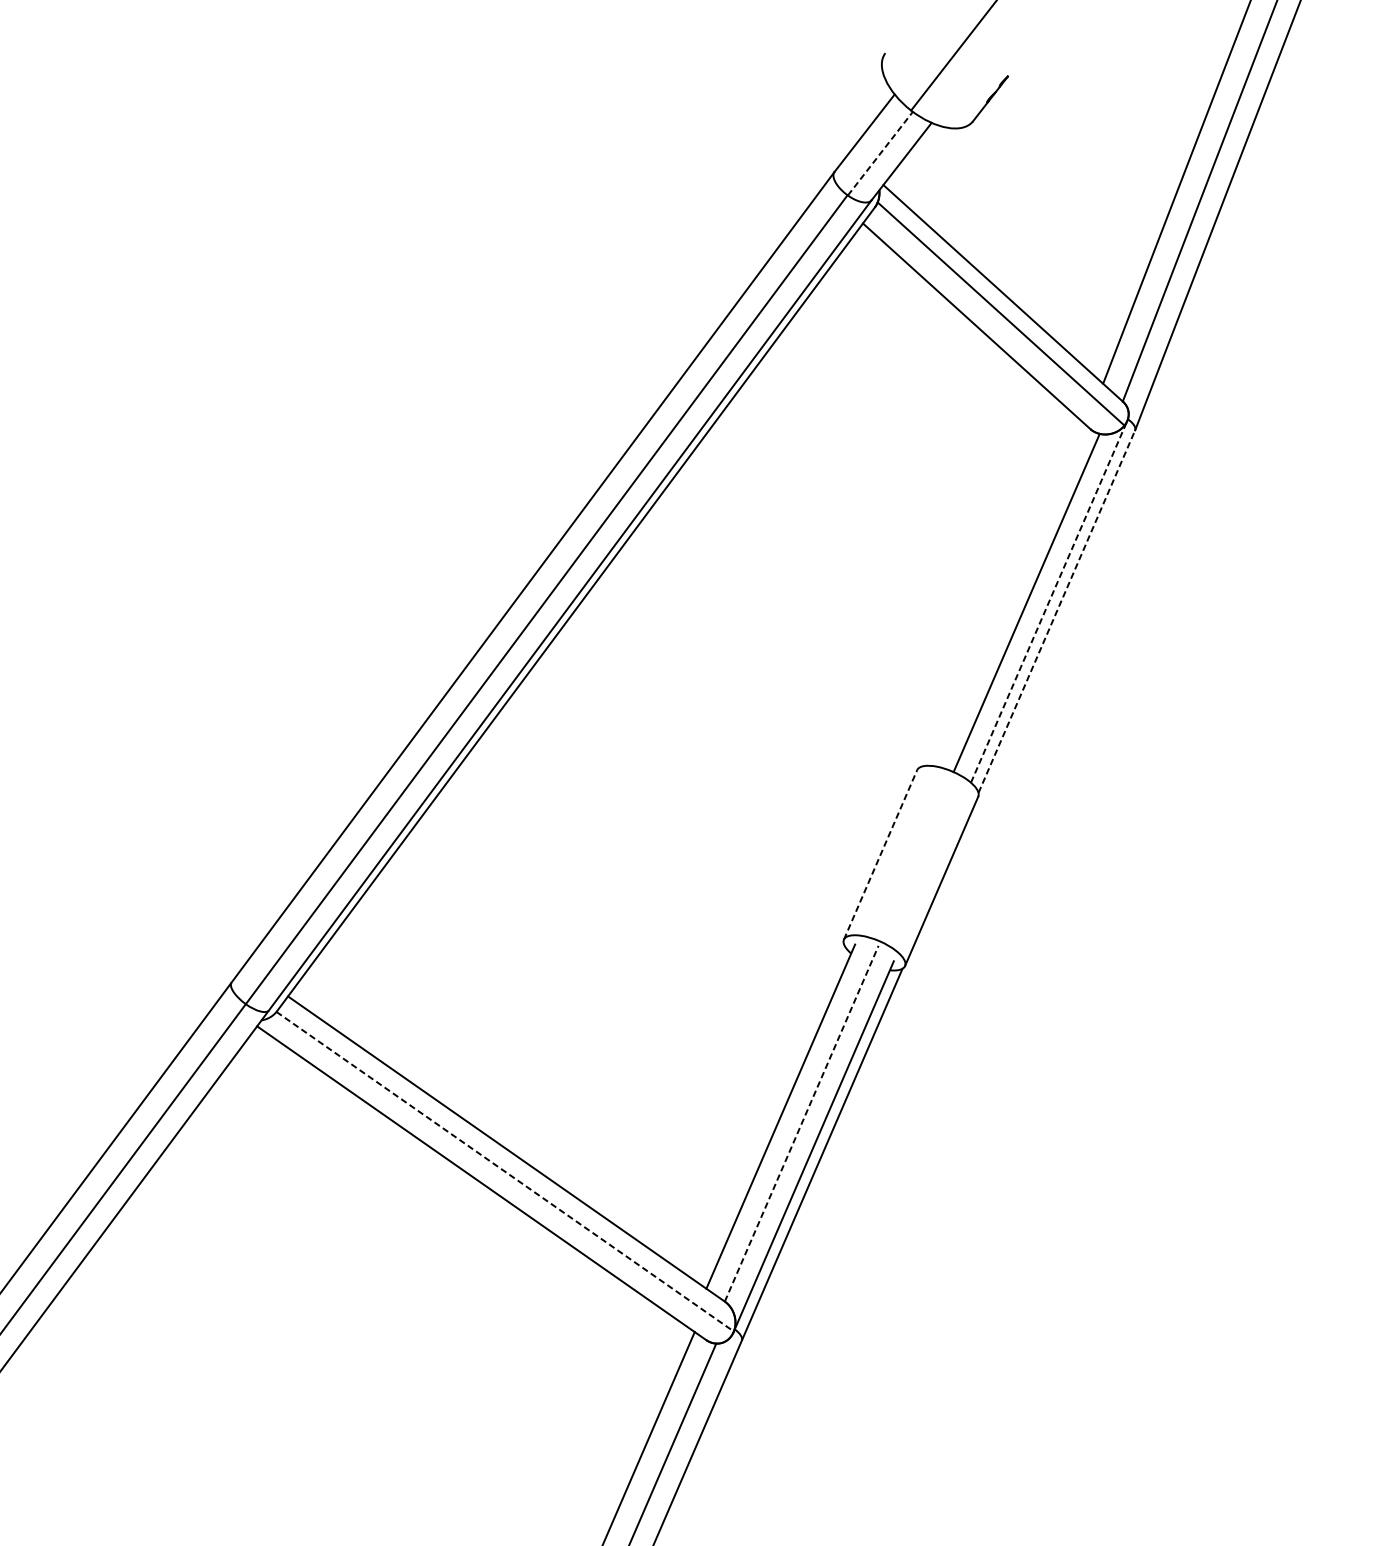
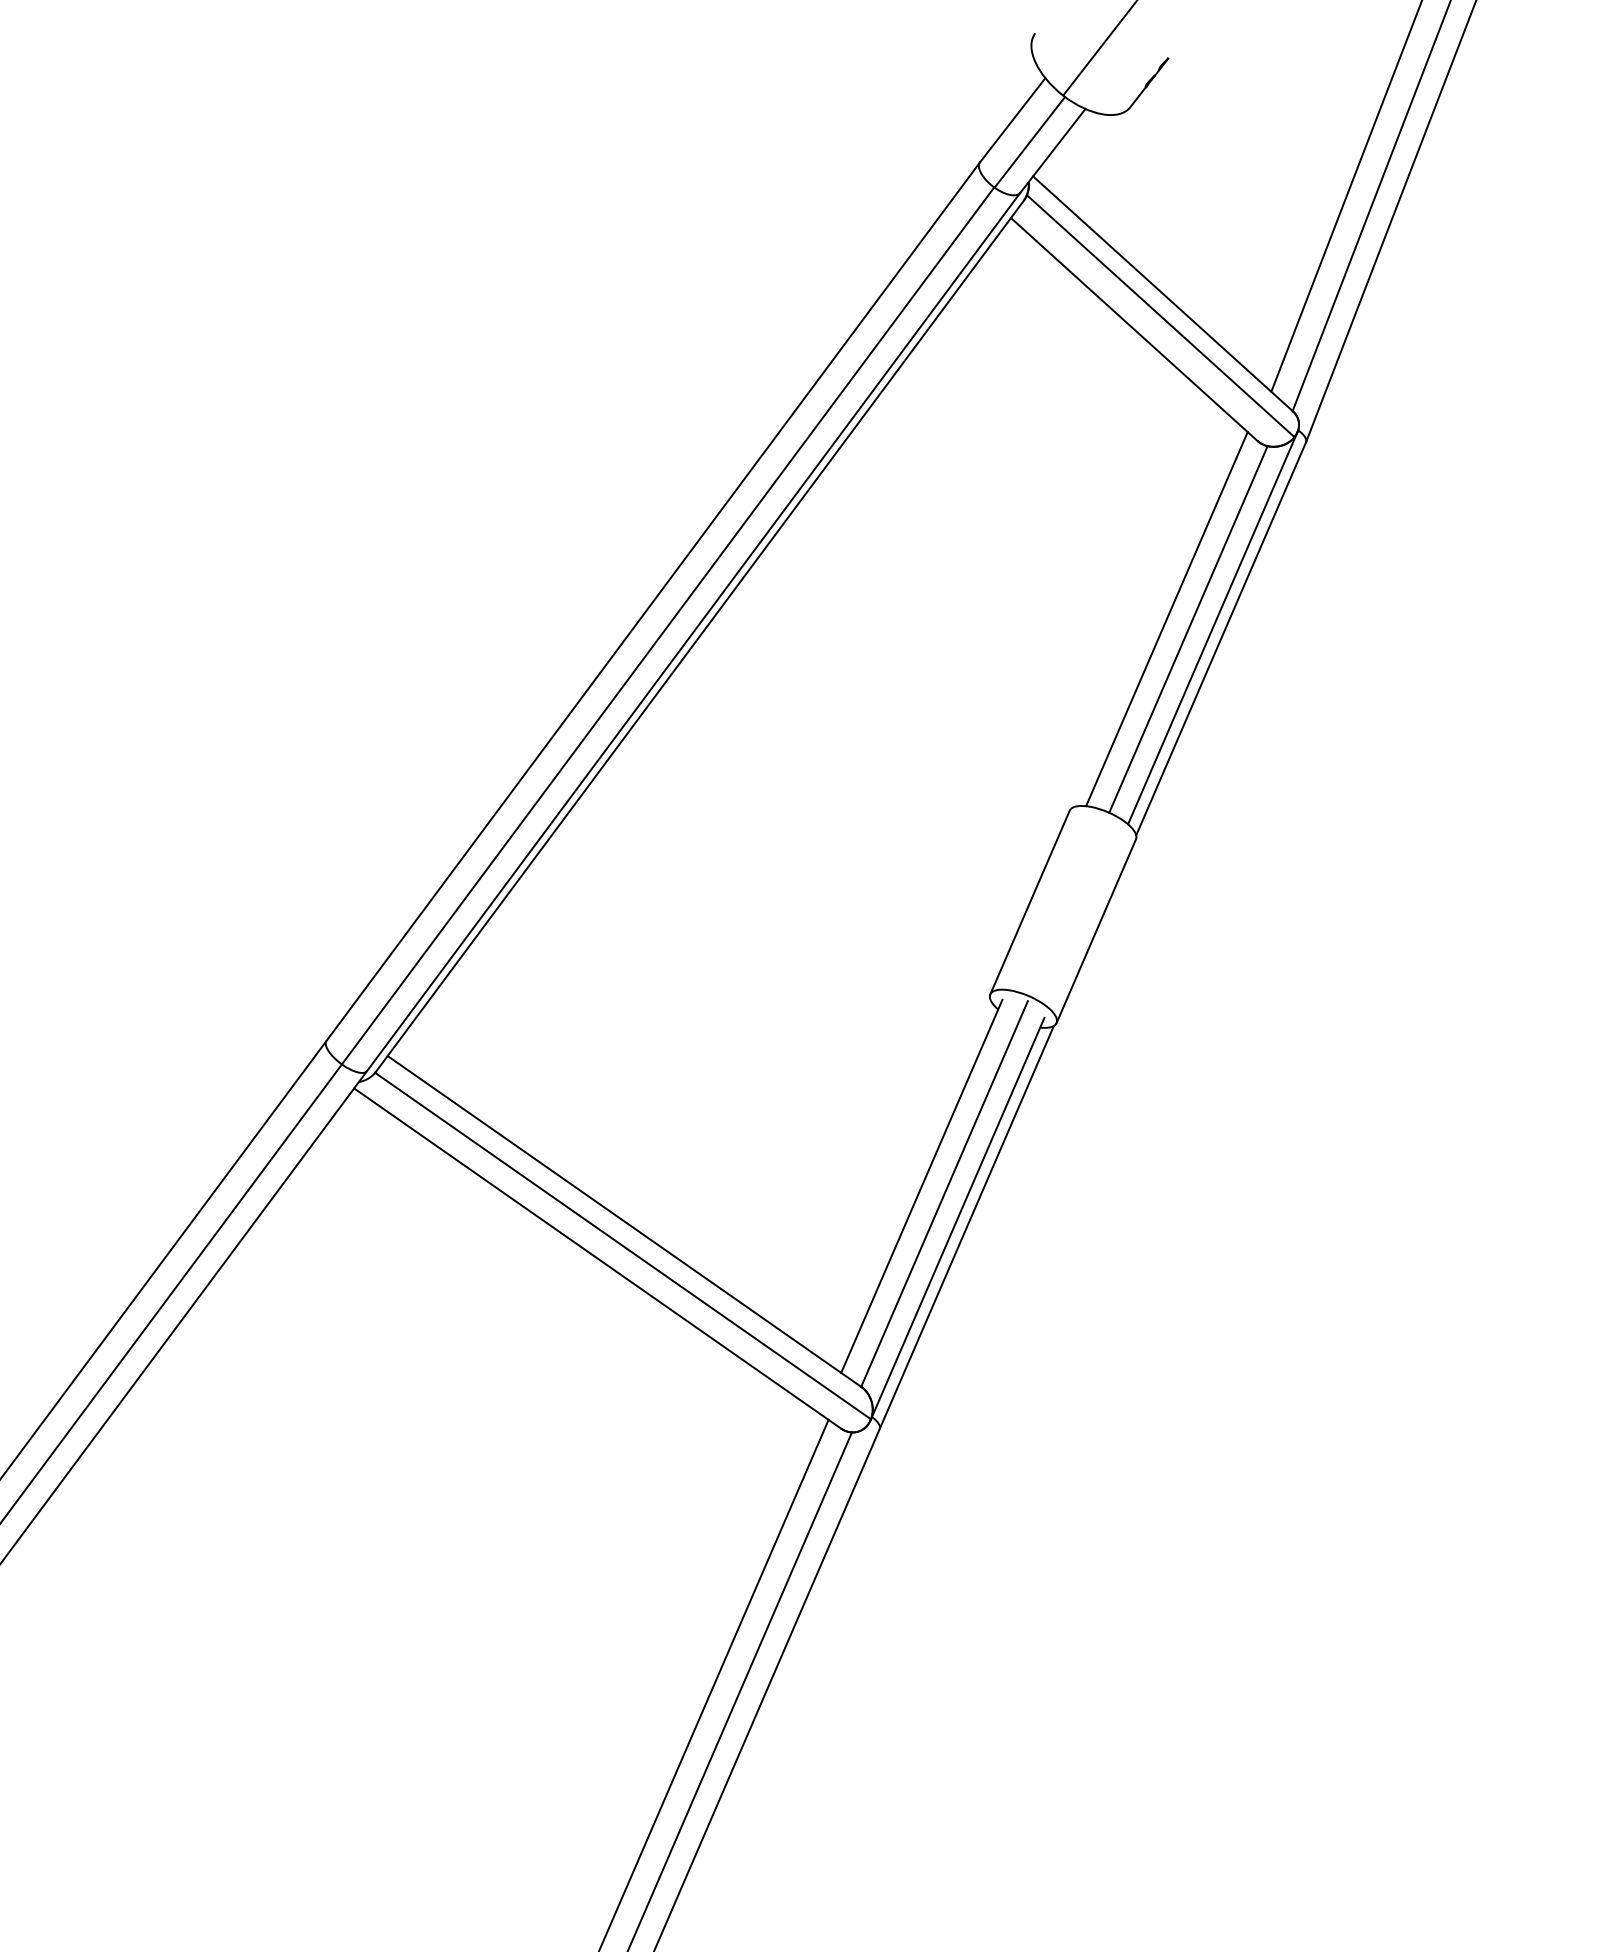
line: (880, 152) -> (1030, 141), dashed -> solid
line: (1006, 593) -> (1166, 619), added
line: (1048, 602) -> (1212, 628), dashed -> solid
line: (1057, 611) -> (1221, 638), dashed -> solid
line: (880, 854) -> (1030, 902), dashed -> solid
line: (801, 1123) -> (944, 1193), dashed -> solid
line: (505, 1172) -> (623, 1246), dashed -> solid

